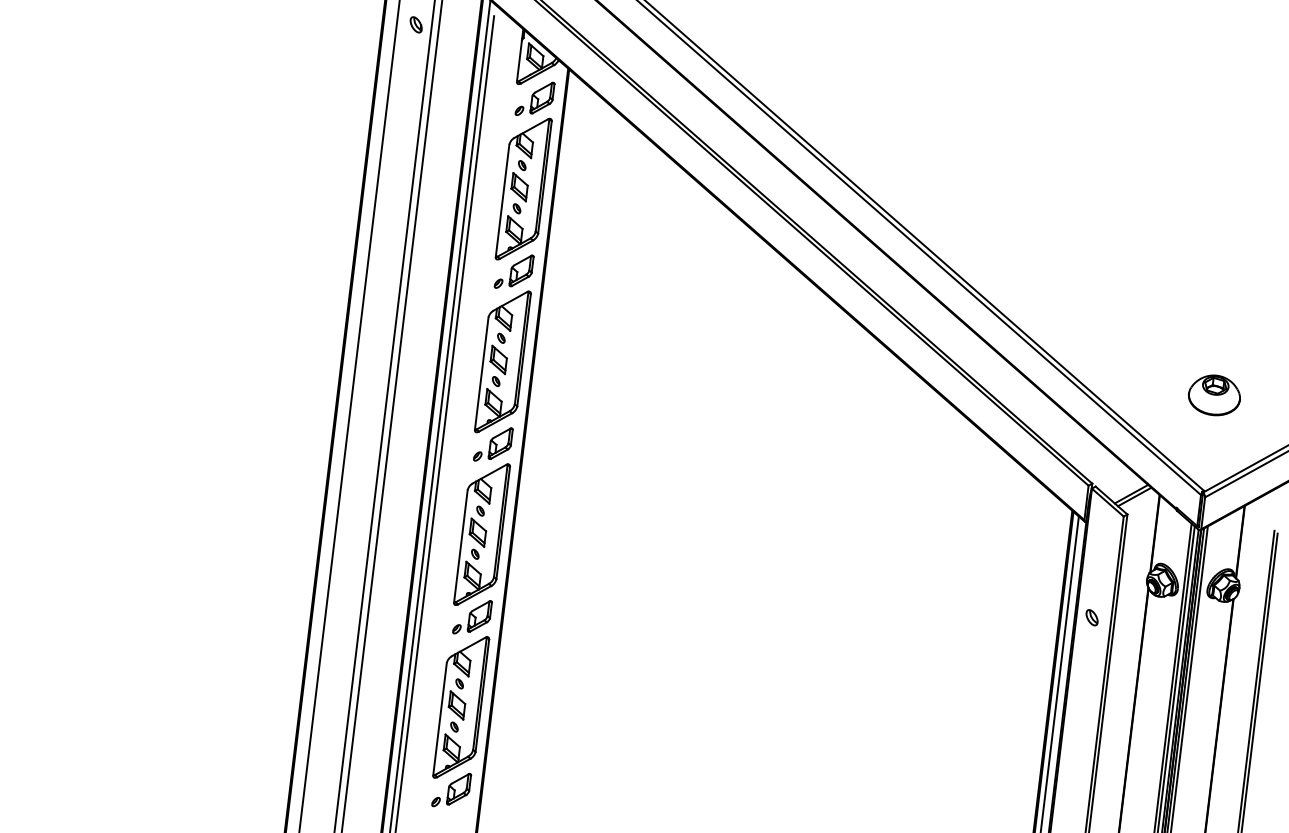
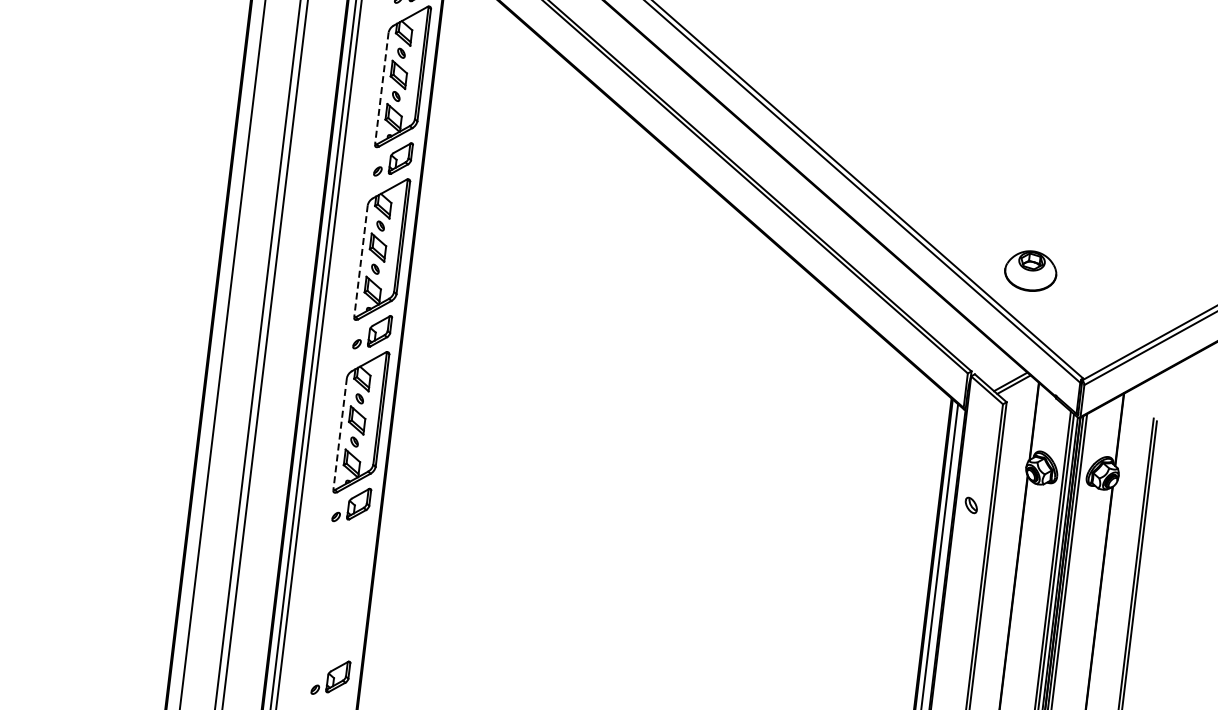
line: (502, 200) -> (381, 88), solid -> dashed
line: (481, 373) -> (360, 261), solid -> dashed
part: (1213, 395) -> (1029, 271), moved
line: (460, 546) -> (339, 434), solid -> dashed
part: (461, 707) -> (340, 595), removed

